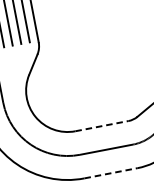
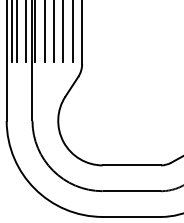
line: (102, 126) -> (132, 165), dashed -> solid
line: (111, 172) -> (132, 216), dashed -> solid

